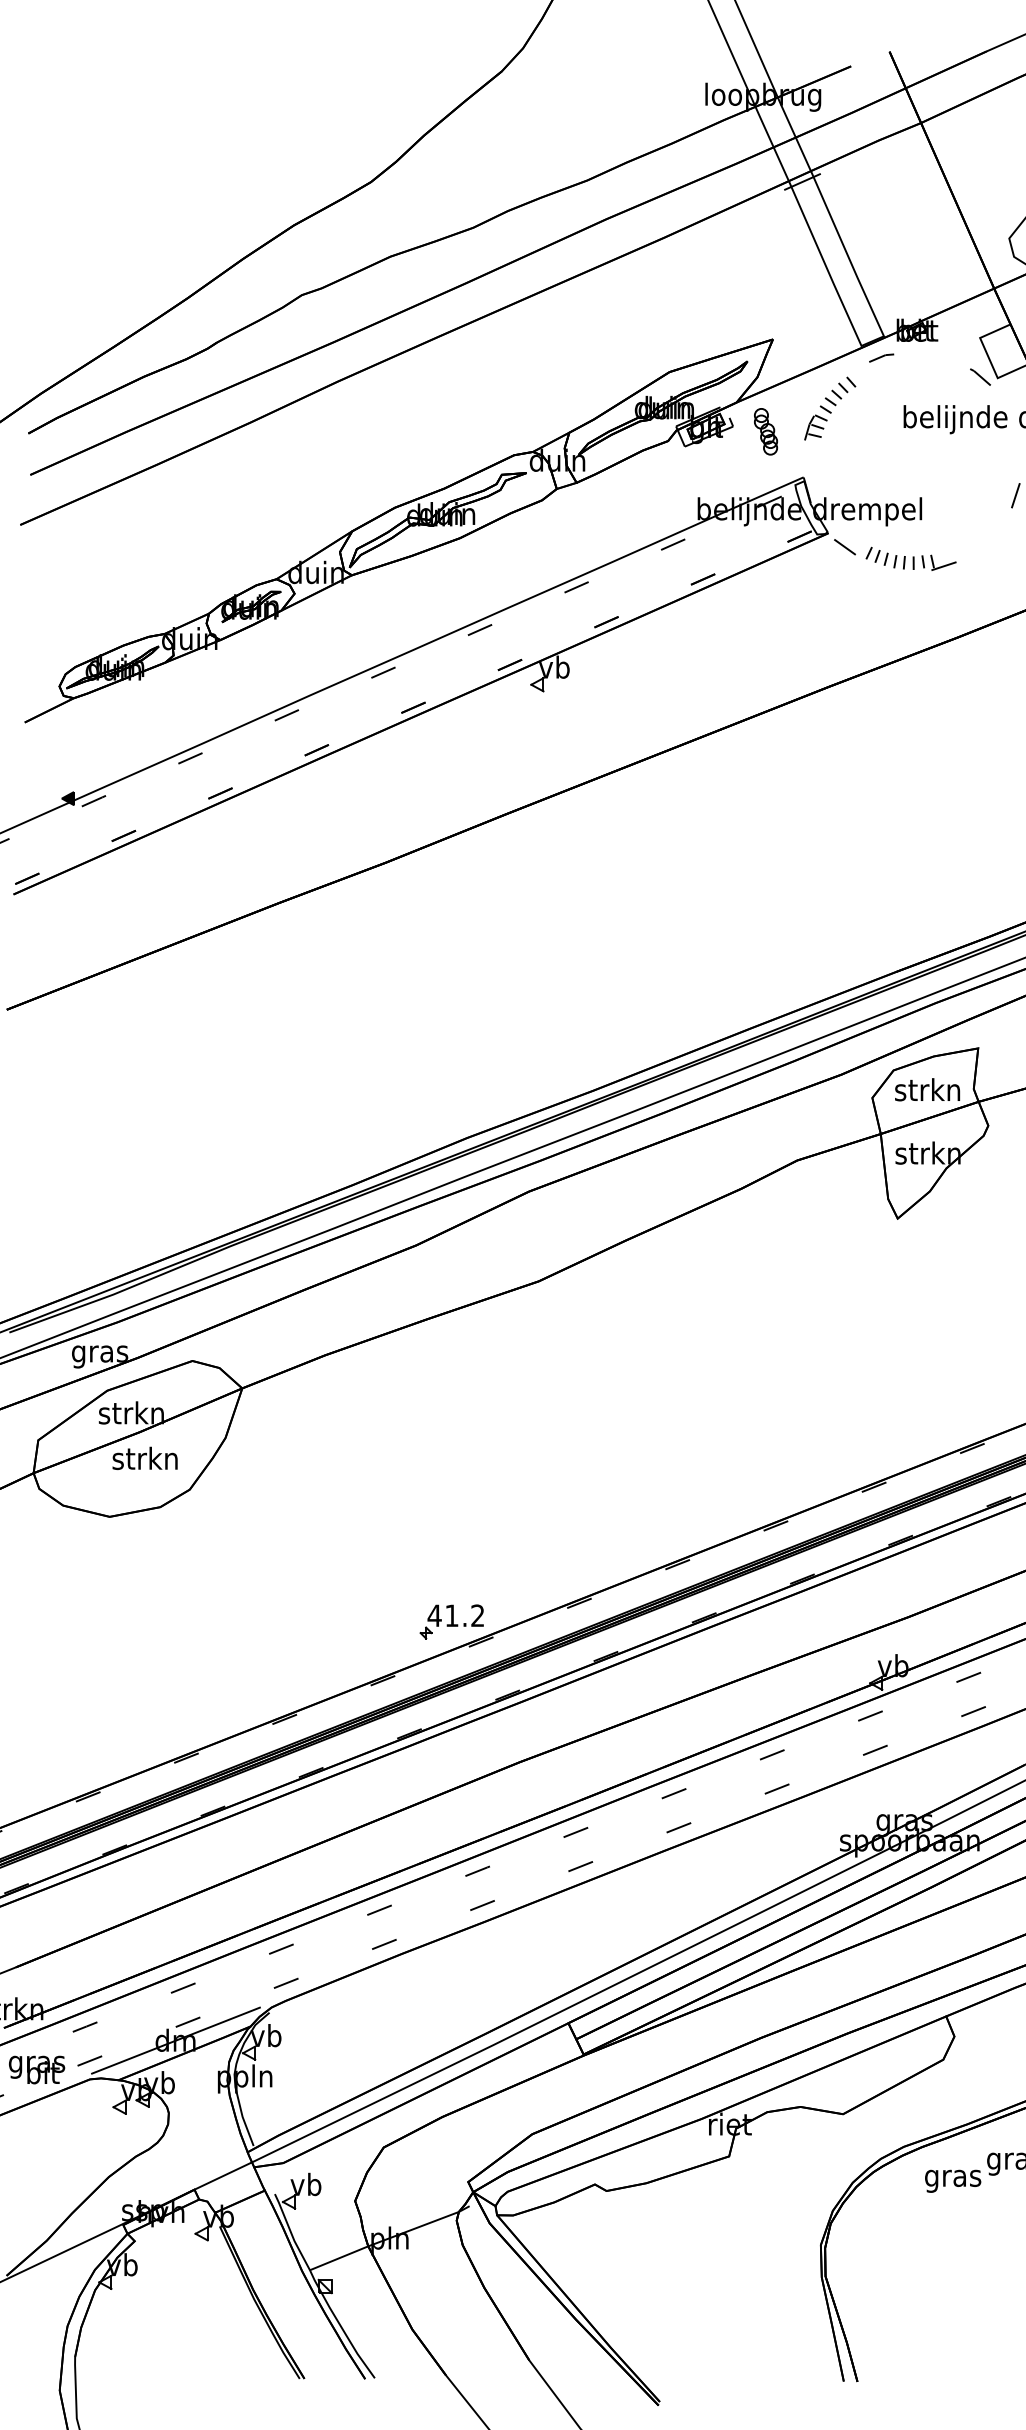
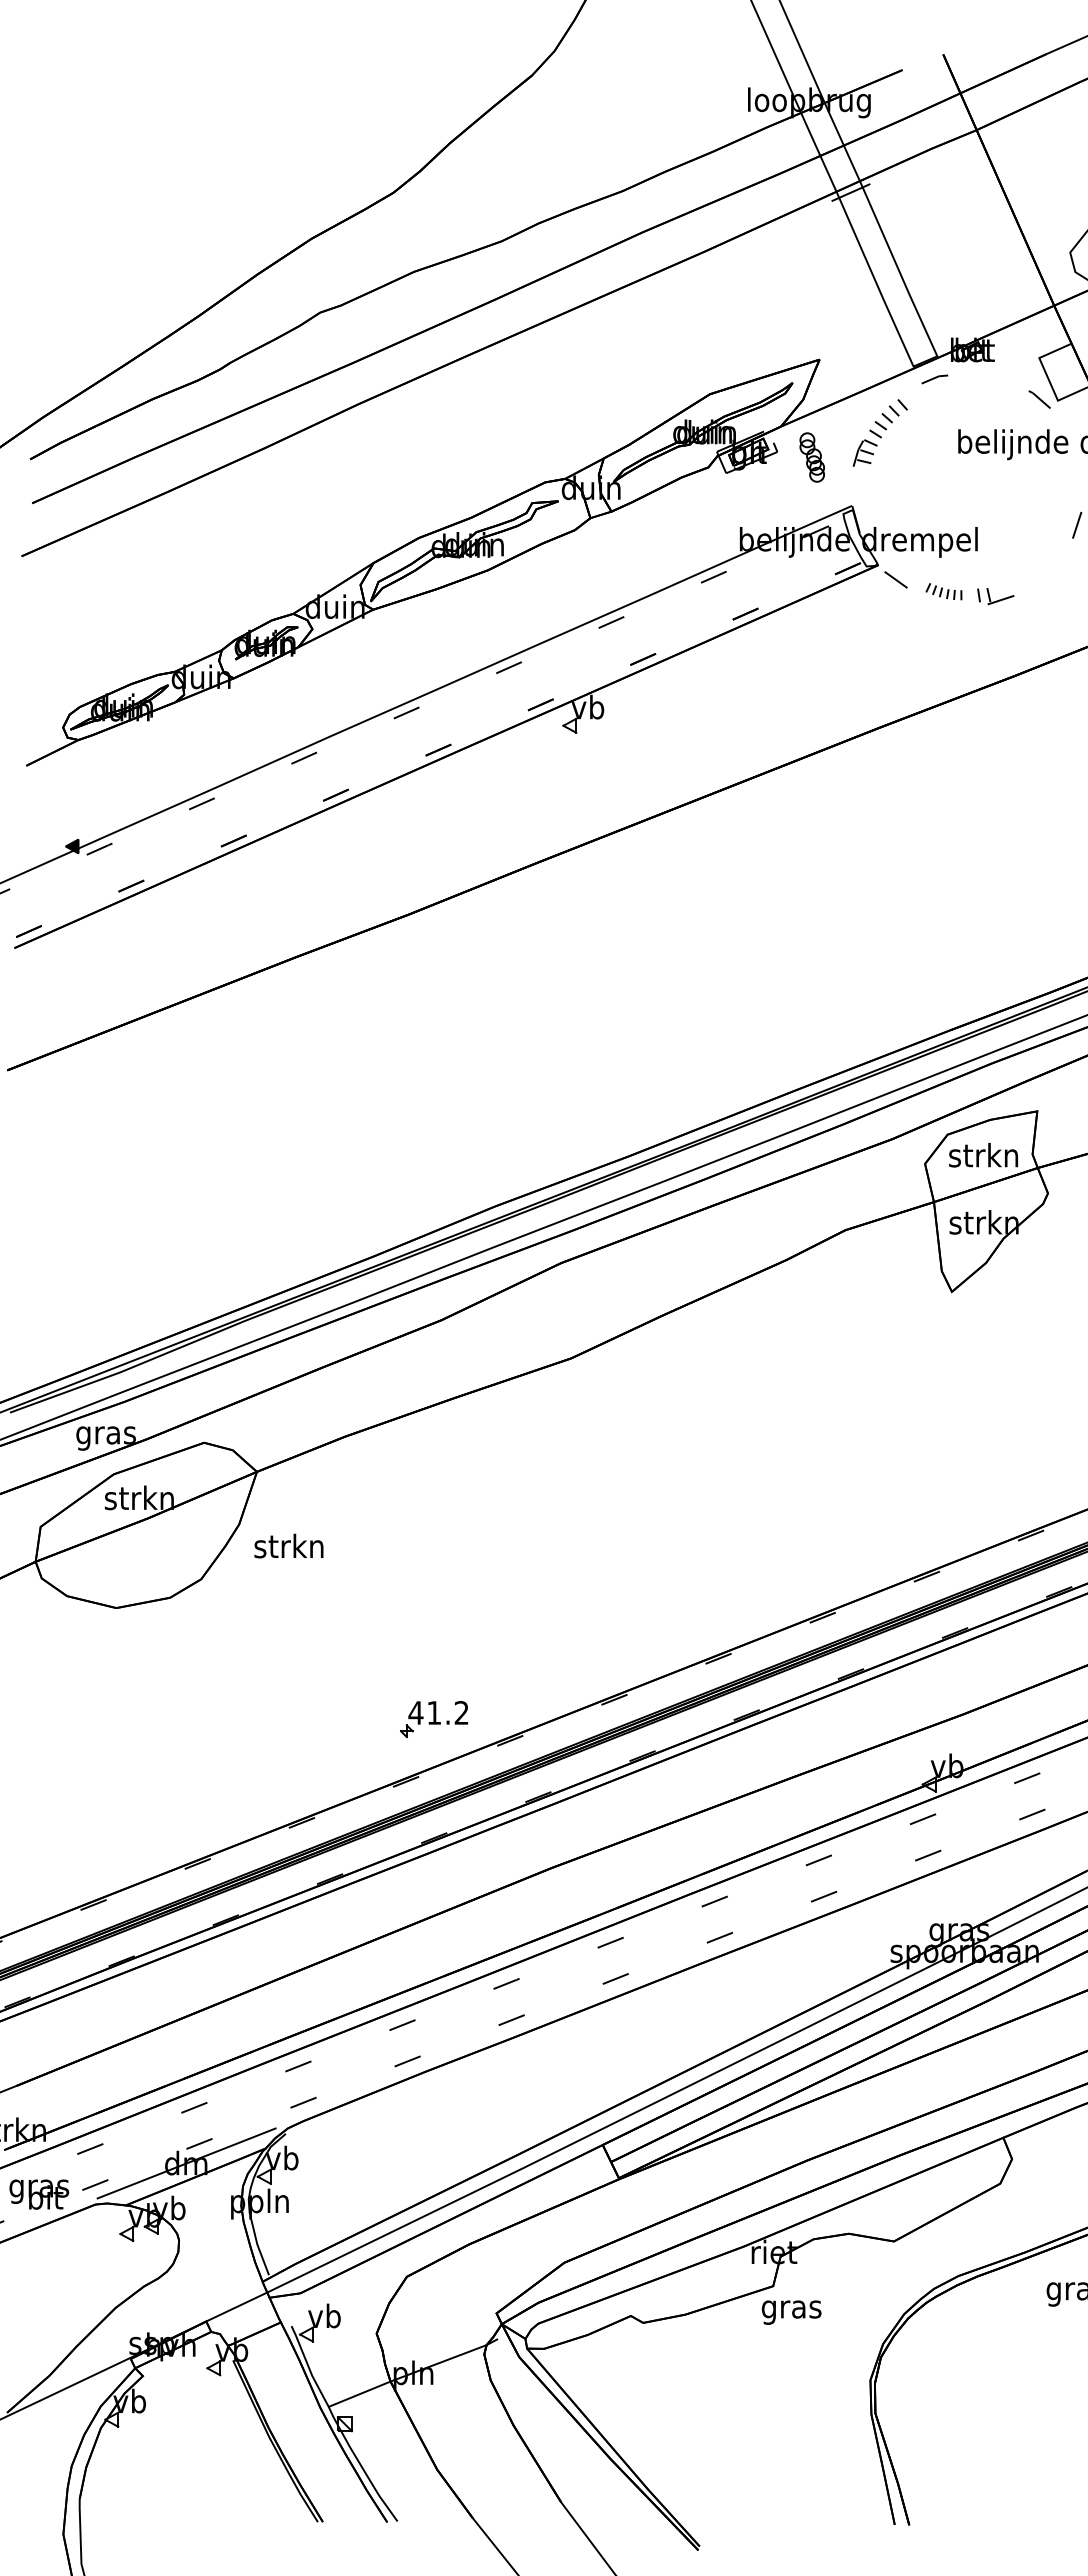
part: (889, 558) -> (943, 591), size x0.7
text: (144, 1457) -> (288, 1545), moved
part: (451, 1621) -> (433, 1719), moved
text: (952, 2181) -> (791, 2312), moved

